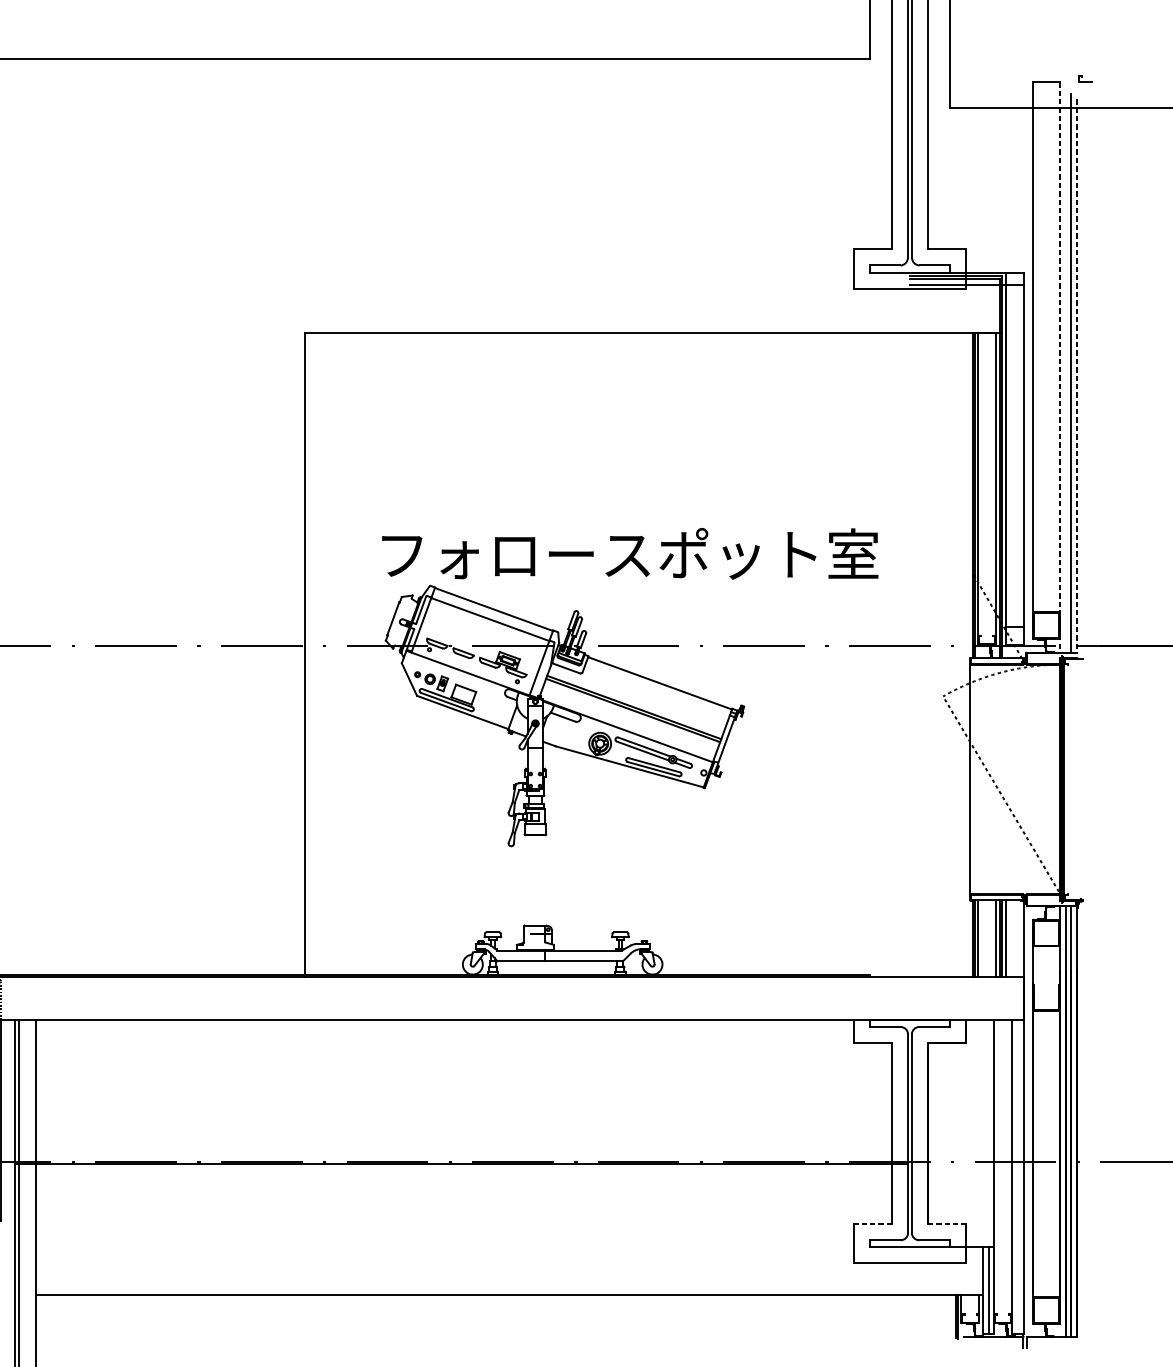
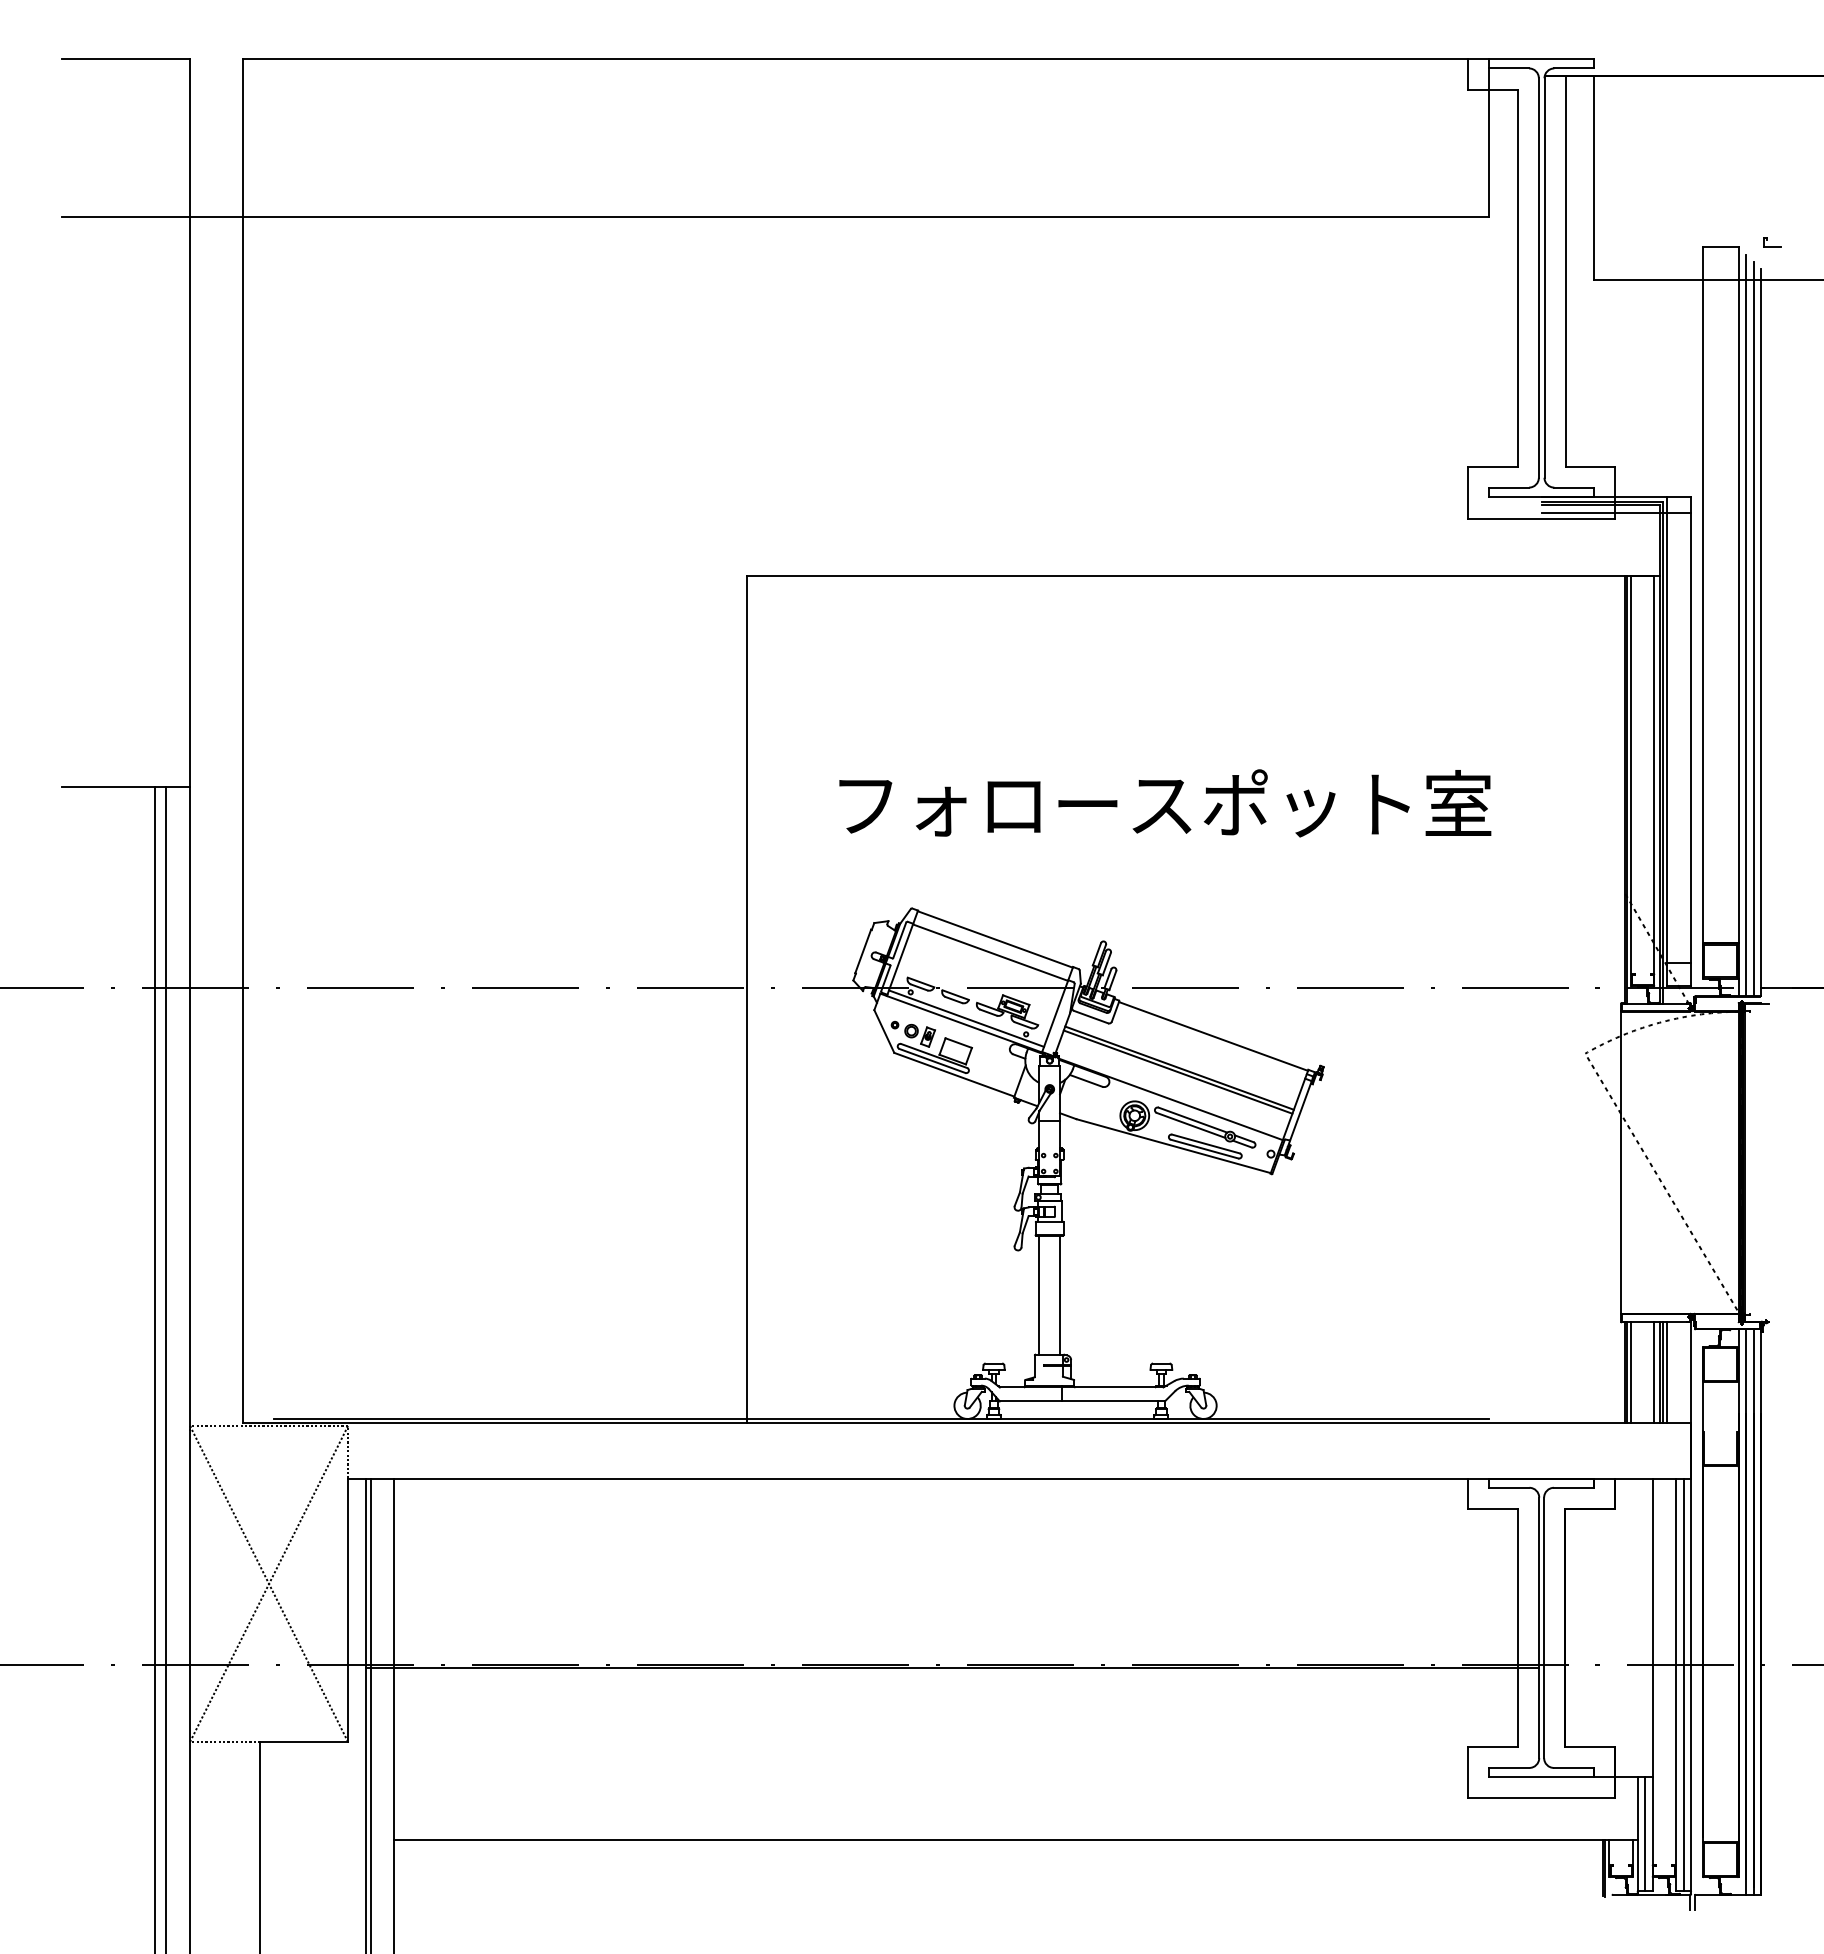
line: (1059, 368) -> (1738, 622), dashed -> solid
line: (1065, 369) -> (1746, 624), added
line: (1077, 376) -> (1761, 633), dashed -> solid
text: (630, 553) -> (1165, 803), moved
line: (472, 669) -> (966, 1018), added
line: (527, 879) -> (1039, 1294), added
line: (543, 879) -> (1060, 1294), added
line: (1017, 1176) -> (1683, 1684), added
line: (872, 1223) -> (1492, 1746), dashed -> solid
line: (947, 1223) -> (1590, 1746), dashed -> solid

